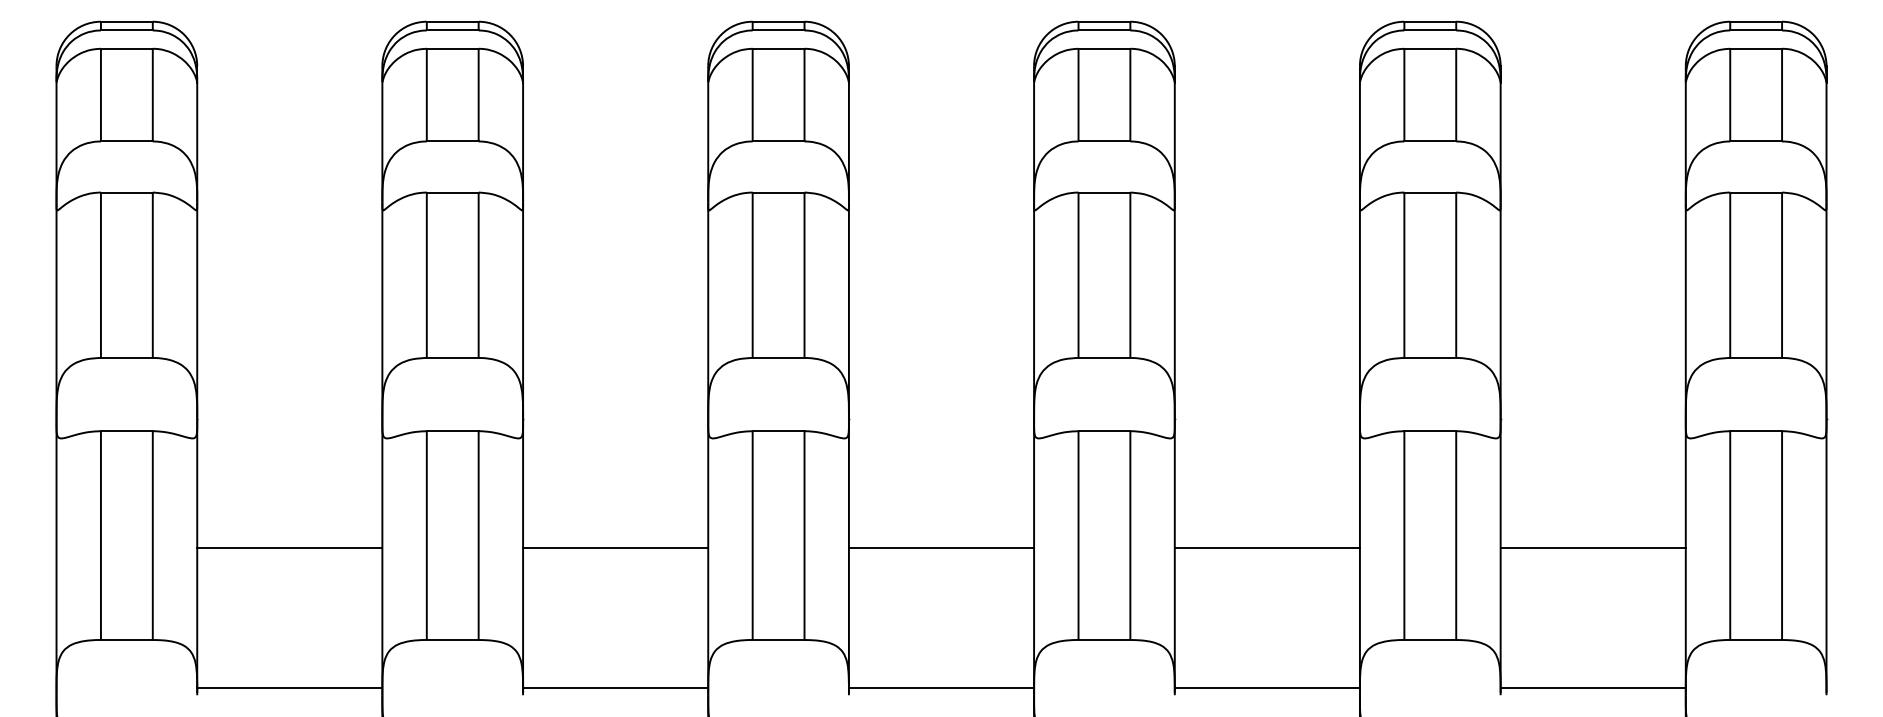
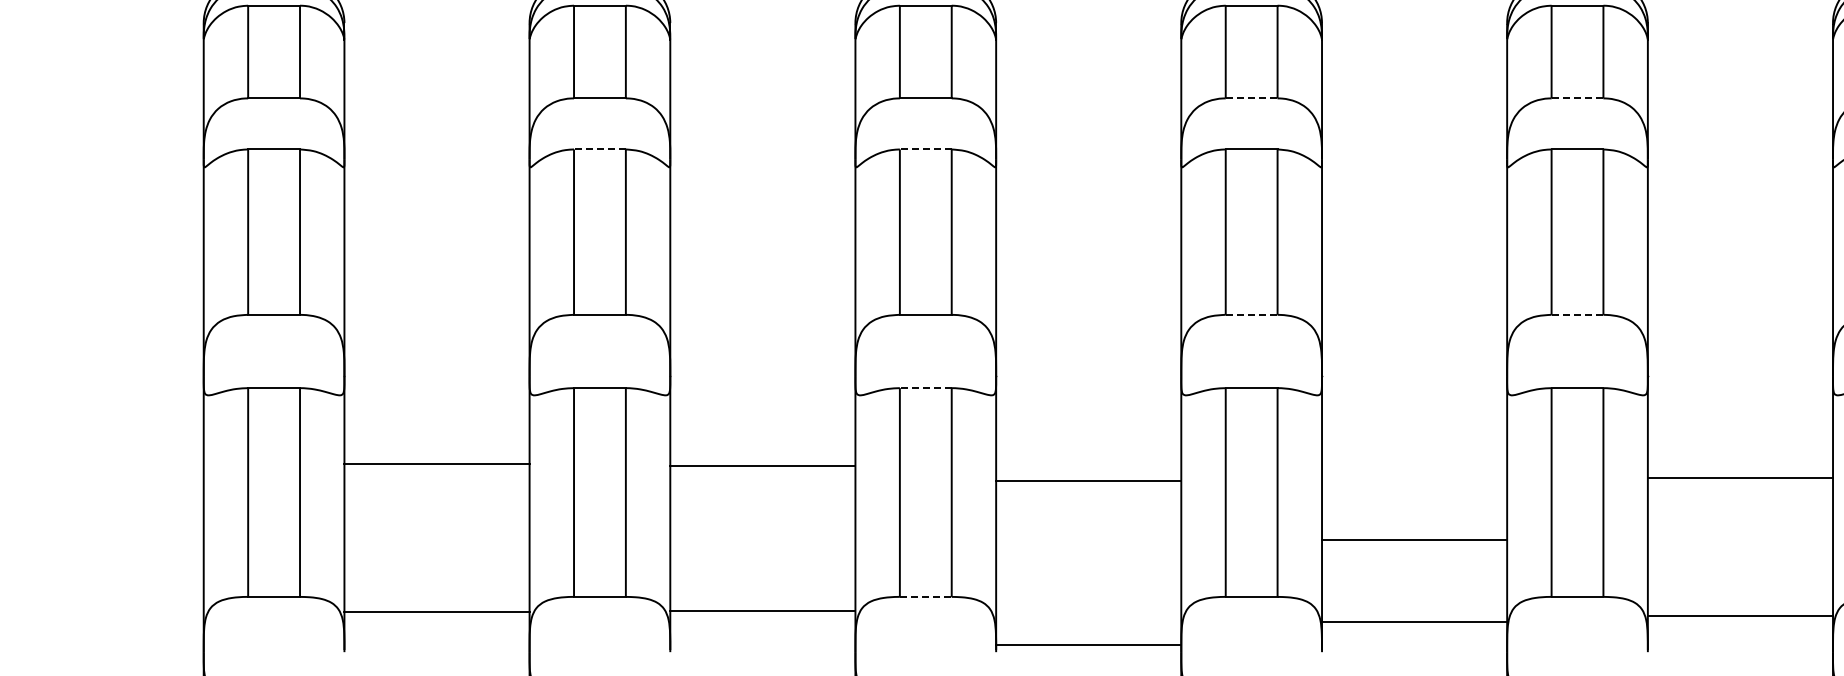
line: (1104, 141) -> (1251, 98), solid -> dashed
line: (1430, 141) -> (1577, 98), solid -> dashed
line: (452, 192) -> (599, 149), solid -> dashed
line: (778, 192) -> (925, 149), solid -> dashed
line: (1104, 357) -> (1251, 314), solid -> dashed
line: (1430, 357) -> (1577, 314), solid -> dashed
line: (778, 431) -> (925, 388), solid -> dashed
line: (289, 547) -> (436, 463), moved
line: (615, 547) -> (762, 465), moved
line: (941, 547) -> (1088, 480), moved
line: (1266, 547) -> (1413, 539), moved
line: (1592, 547) -> (1739, 477), moved
line: (778, 639) -> (925, 596), solid -> dashed
line: (289, 688) -> (436, 612), moved
line: (615, 688) -> (762, 611), moved
line: (1266, 688) -> (1413, 622), moved
line: (1592, 688) -> (1739, 616), moved

